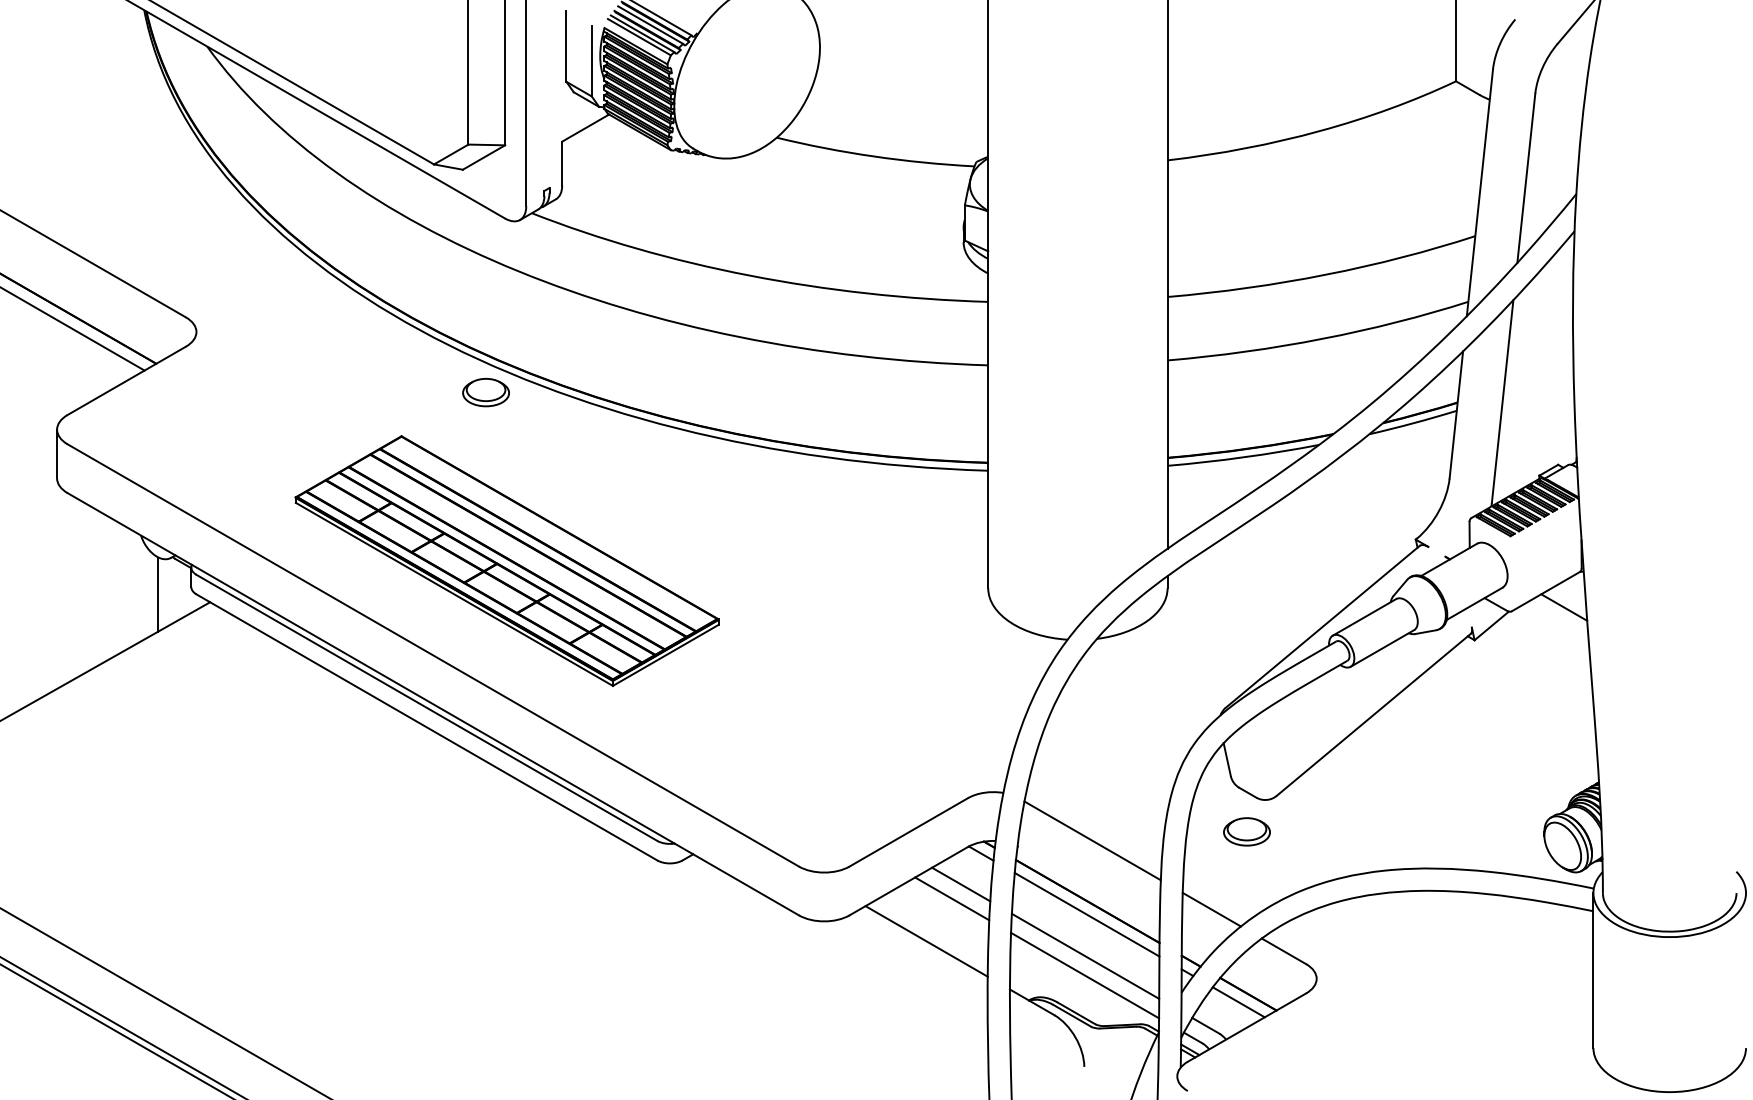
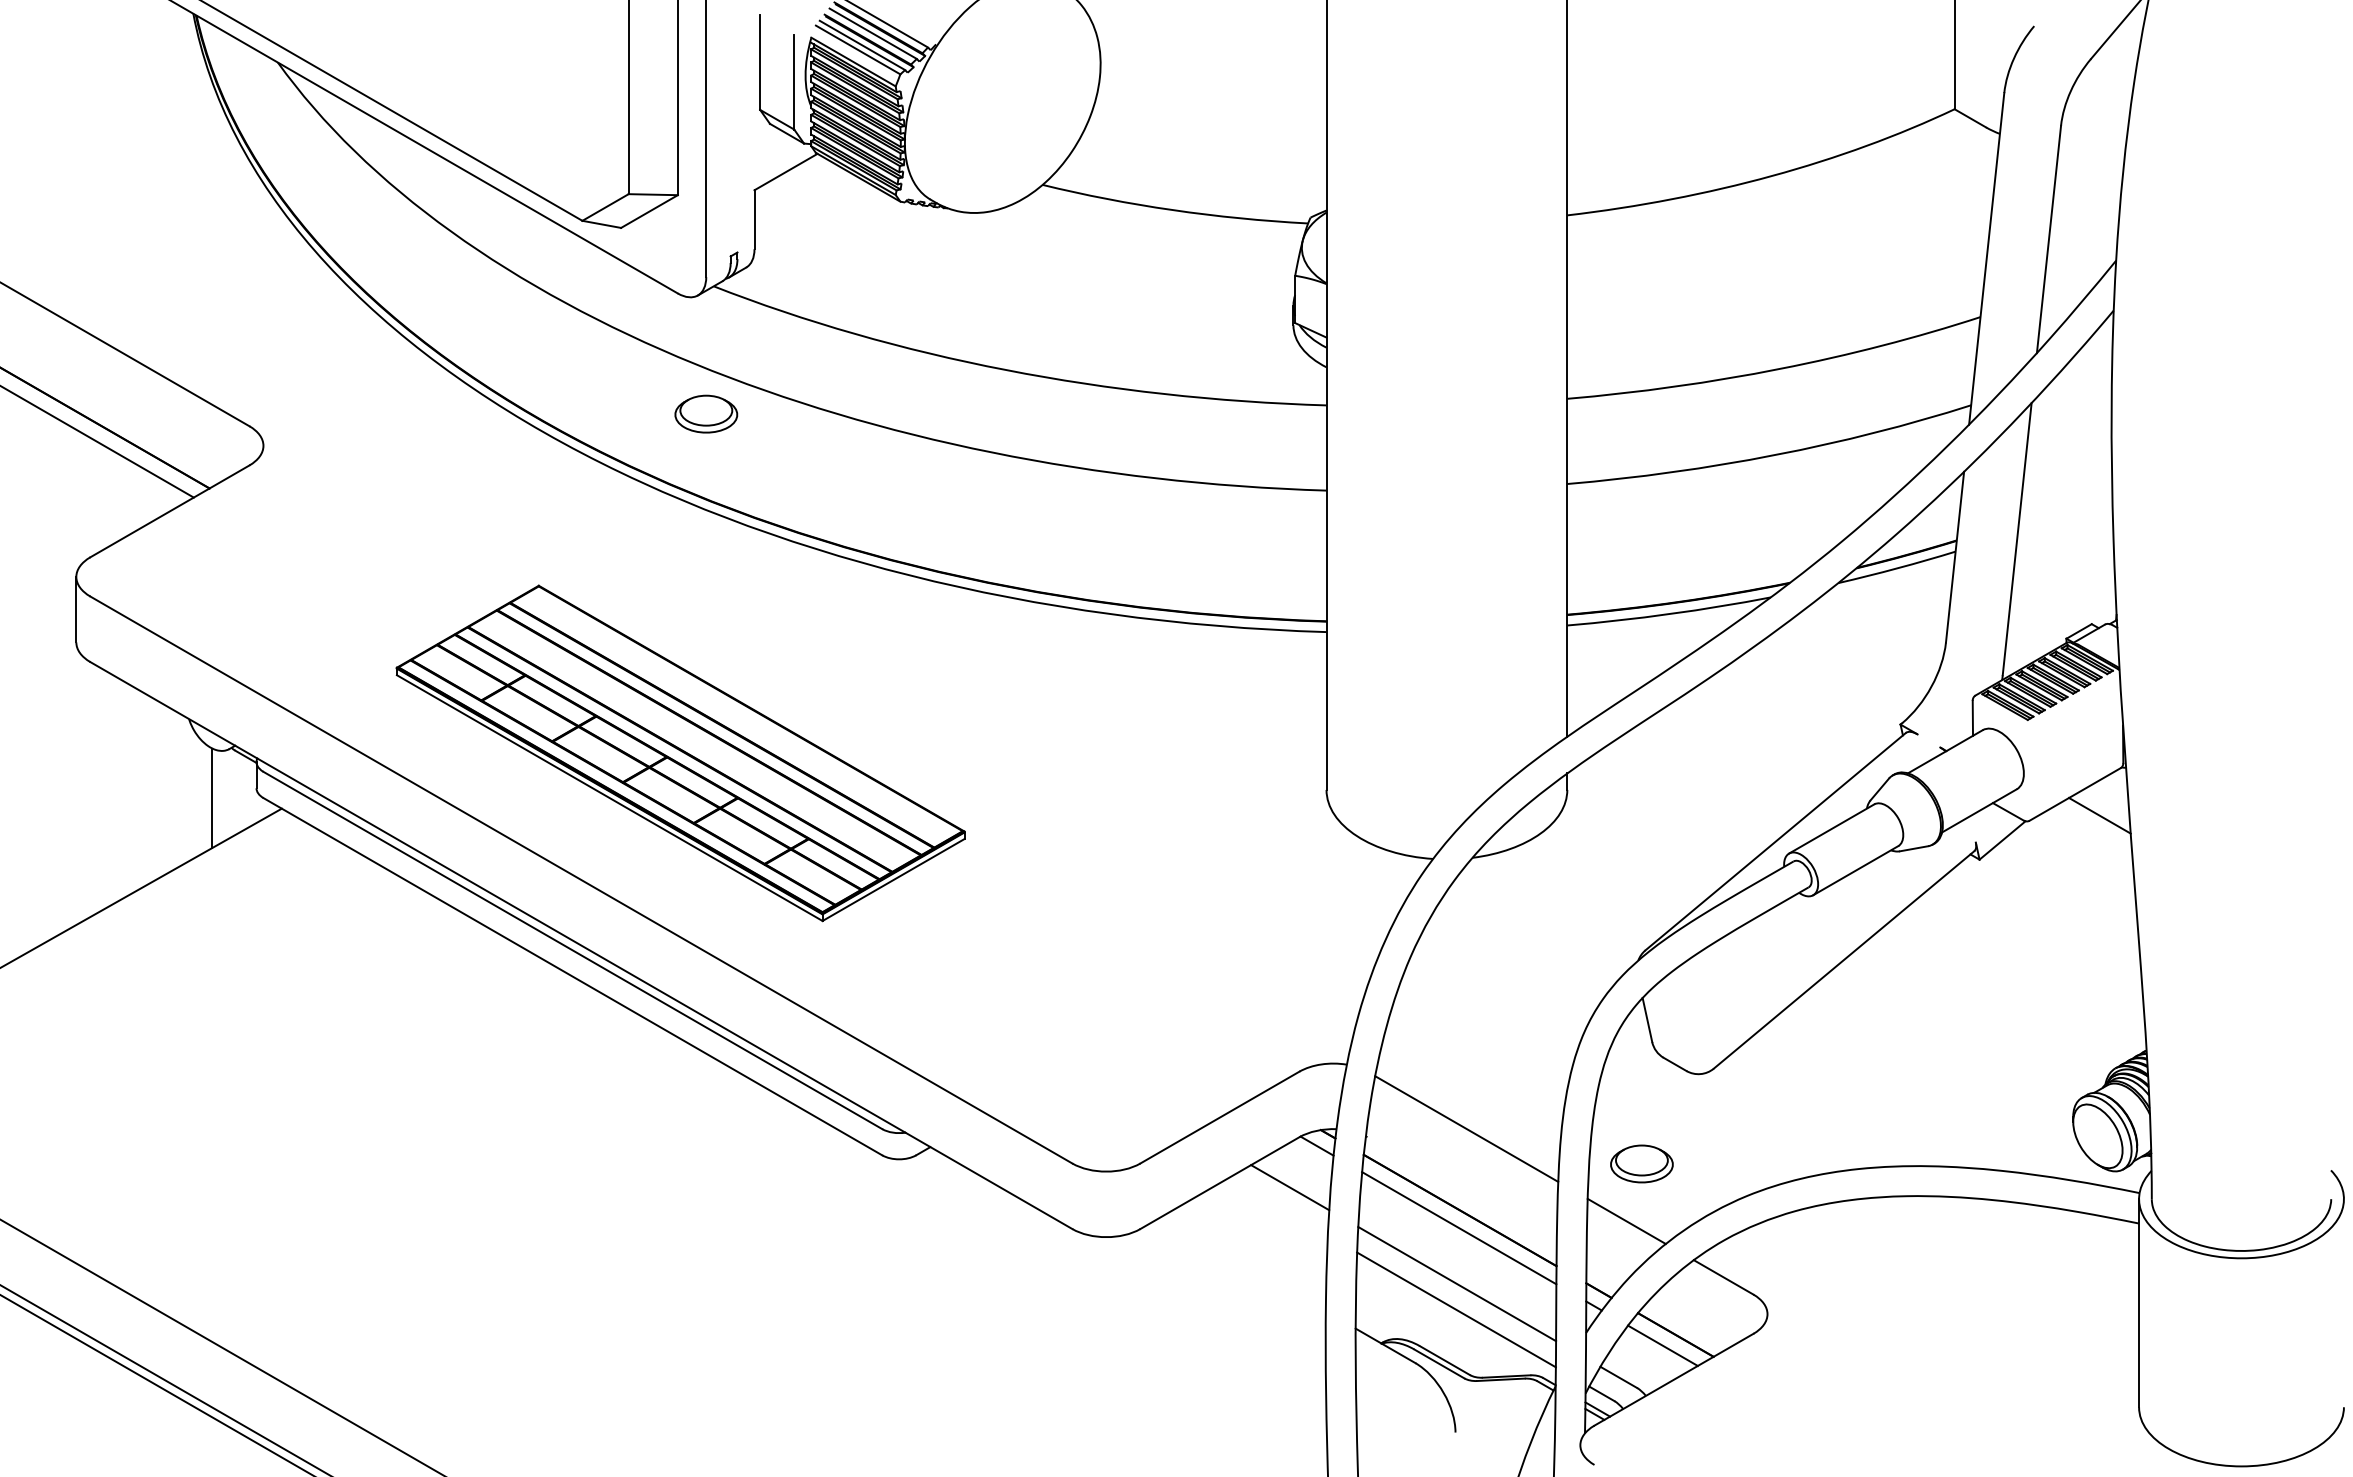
part: (486, 392) -> (706, 413), moved
part: (1246, 831) -> (1641, 1163), moved
line: (951, 898) -> (1277, 1206), removed
line: (926, 941) -> (1243, 1263), removed

